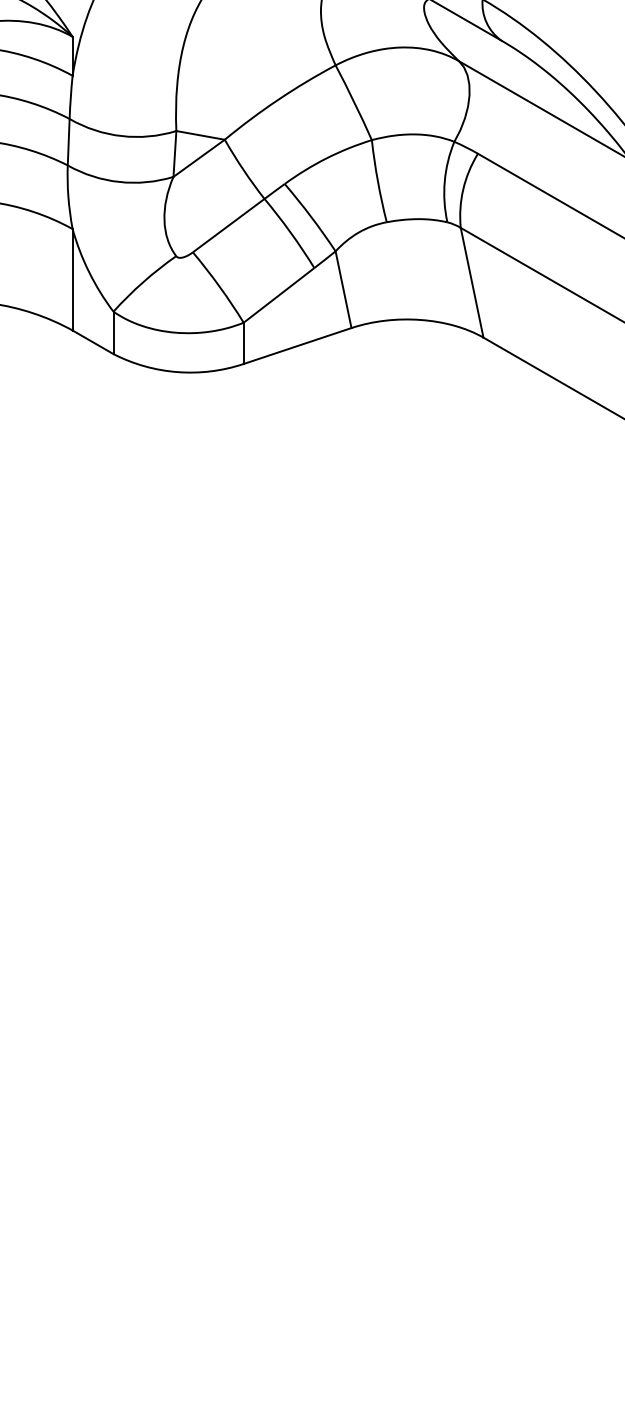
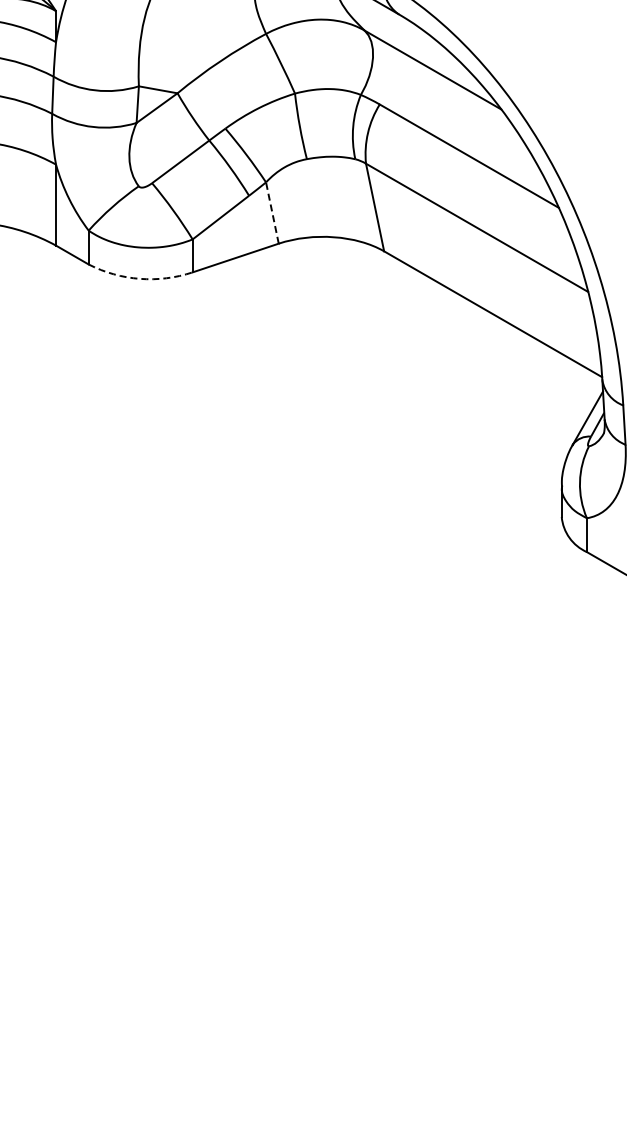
line: (343, 289) -> (272, 212), solid -> dashed
arc: (177, 371) -> (139, 278), solid -> dashed

